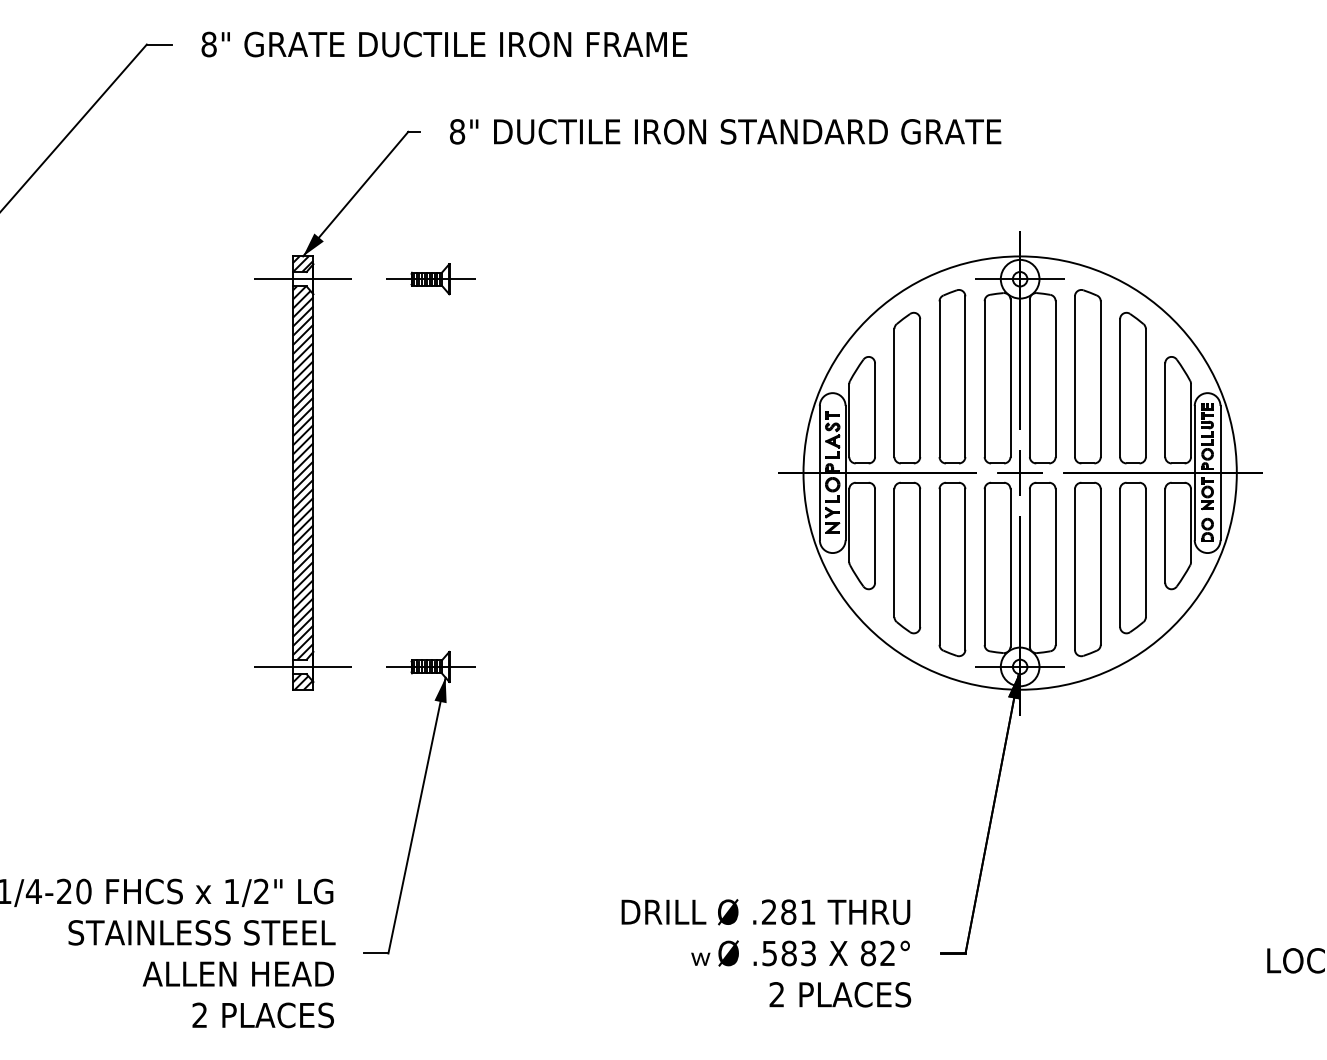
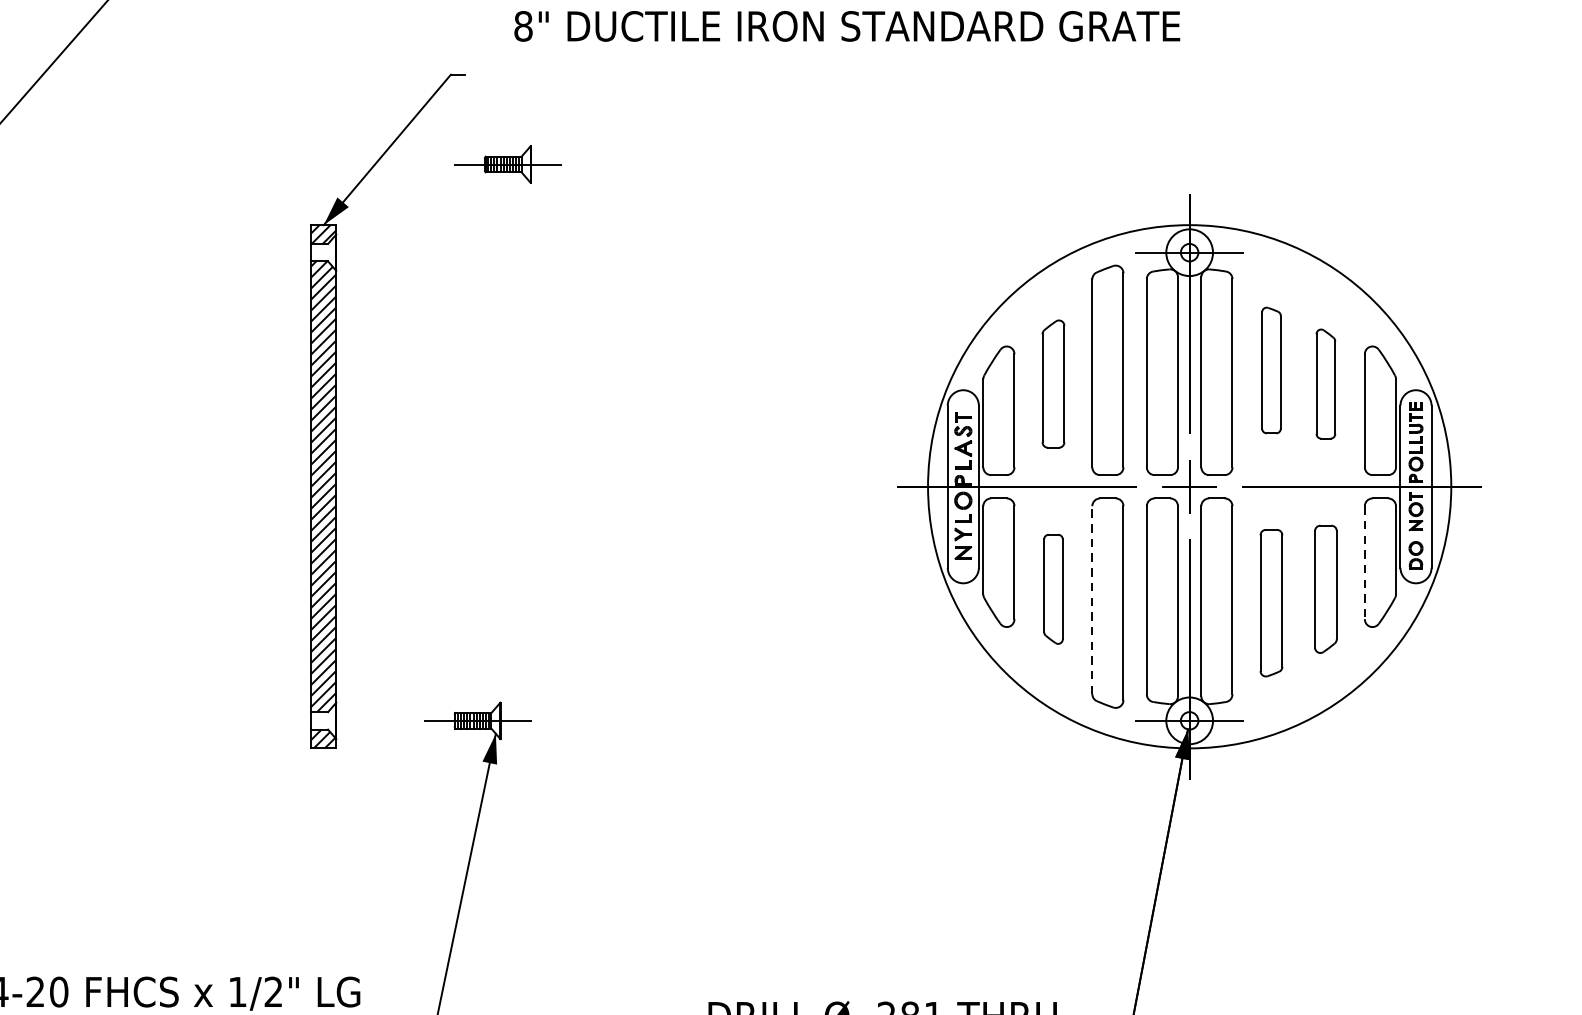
text: (725, 131) -> (847, 25), moved
line: (303, 279) -> (324, 253), removed
part: (430, 279) -> (507, 164), moved
part: (1087, 376) -> (1270, 370), size x0.6
part: (907, 387) -> (1053, 383), size x0.7
part: (1132, 387) -> (1325, 383), size x0.6
line: (1165, 535) -> (1365, 562), solid -> dashed
part: (907, 557) -> (1053, 588), size x0.6
part: (1132, 557) -> (1325, 588), size x0.7
line: (939, 566) -> (1092, 599), solid -> dashed
part: (1087, 569) -> (1270, 603), size x0.7
line: (303, 666) -> (324, 720), removed

